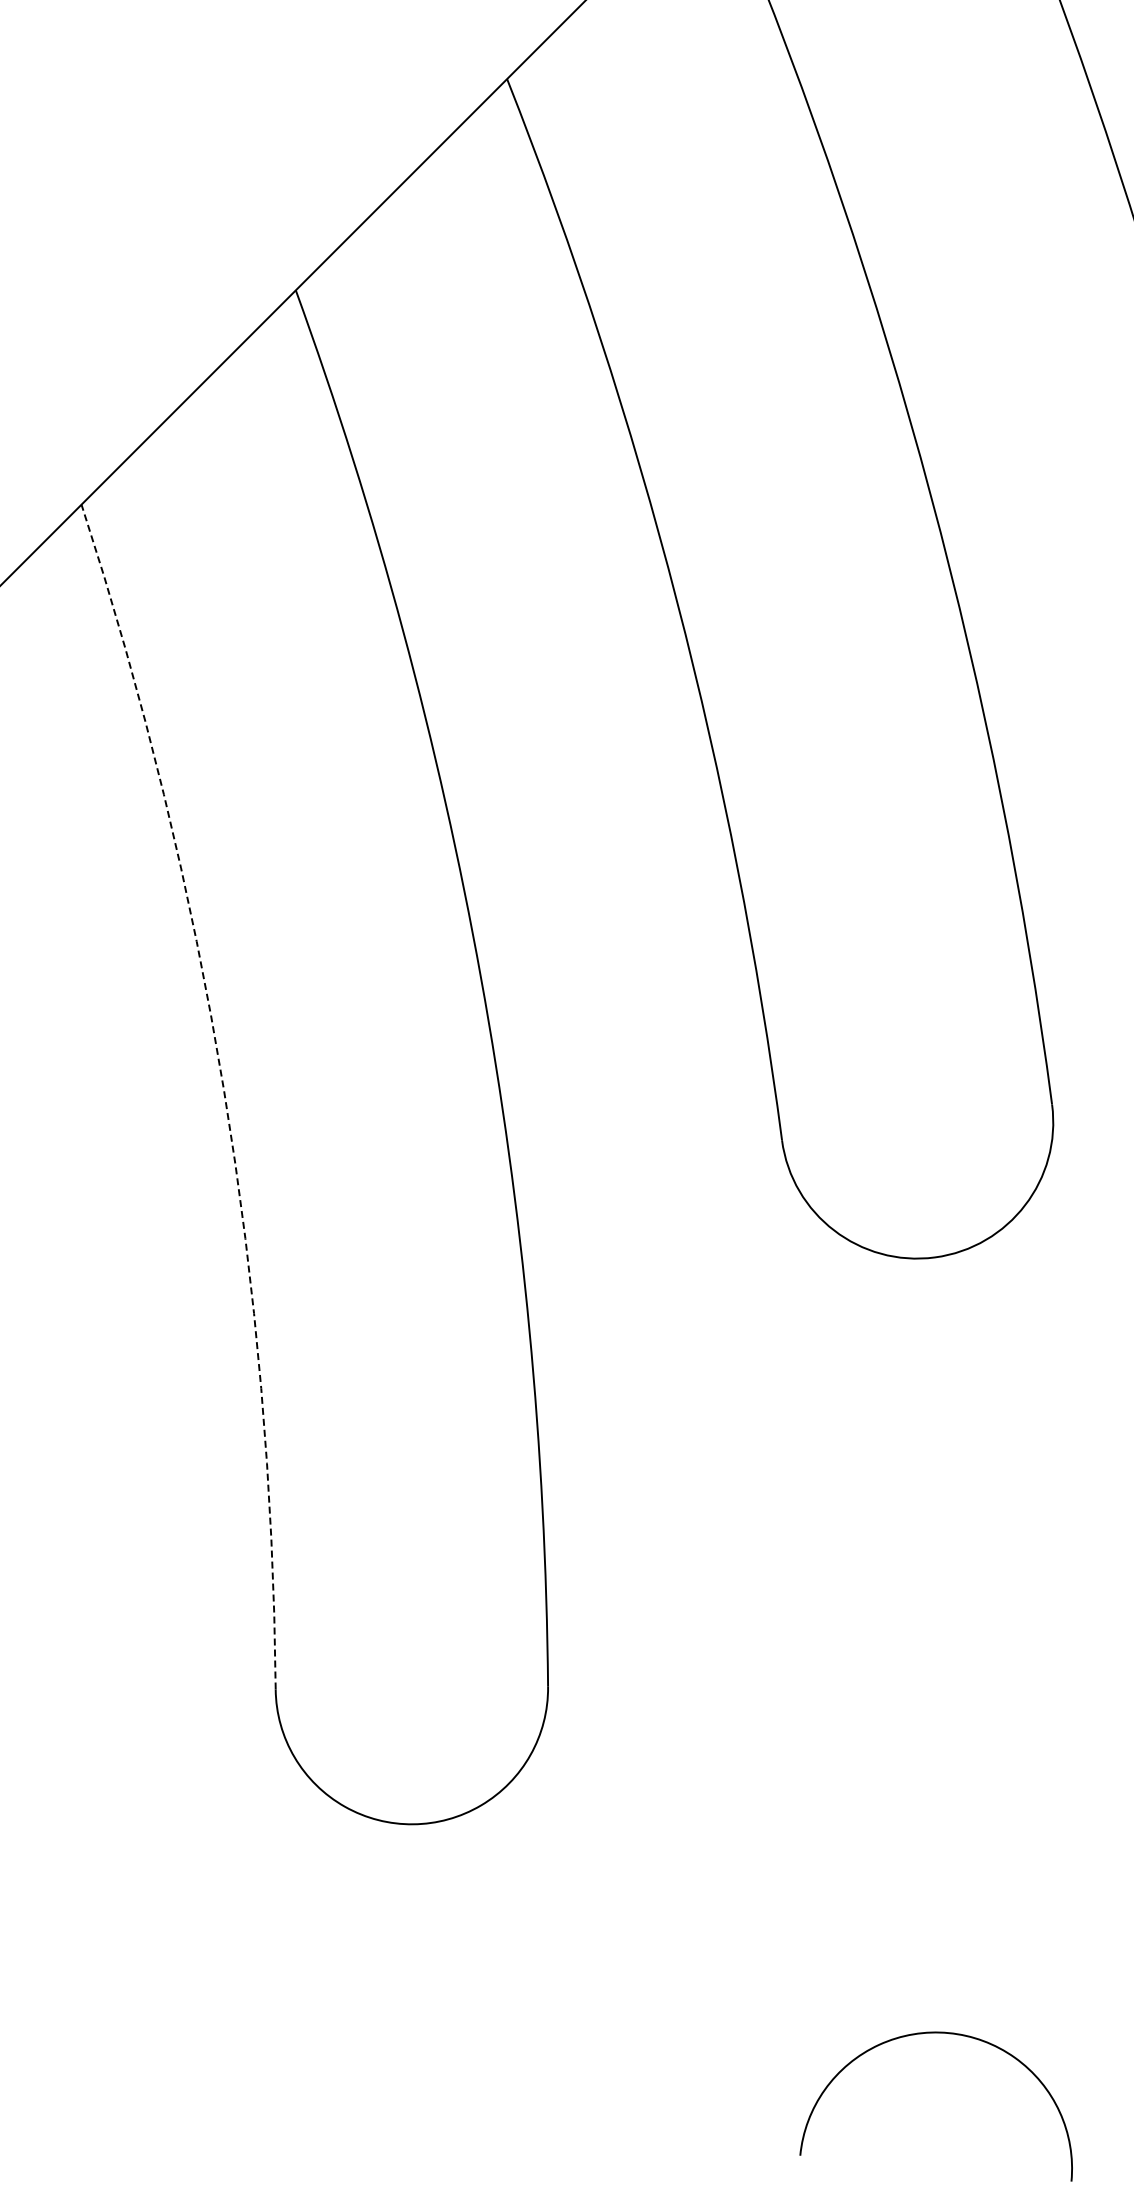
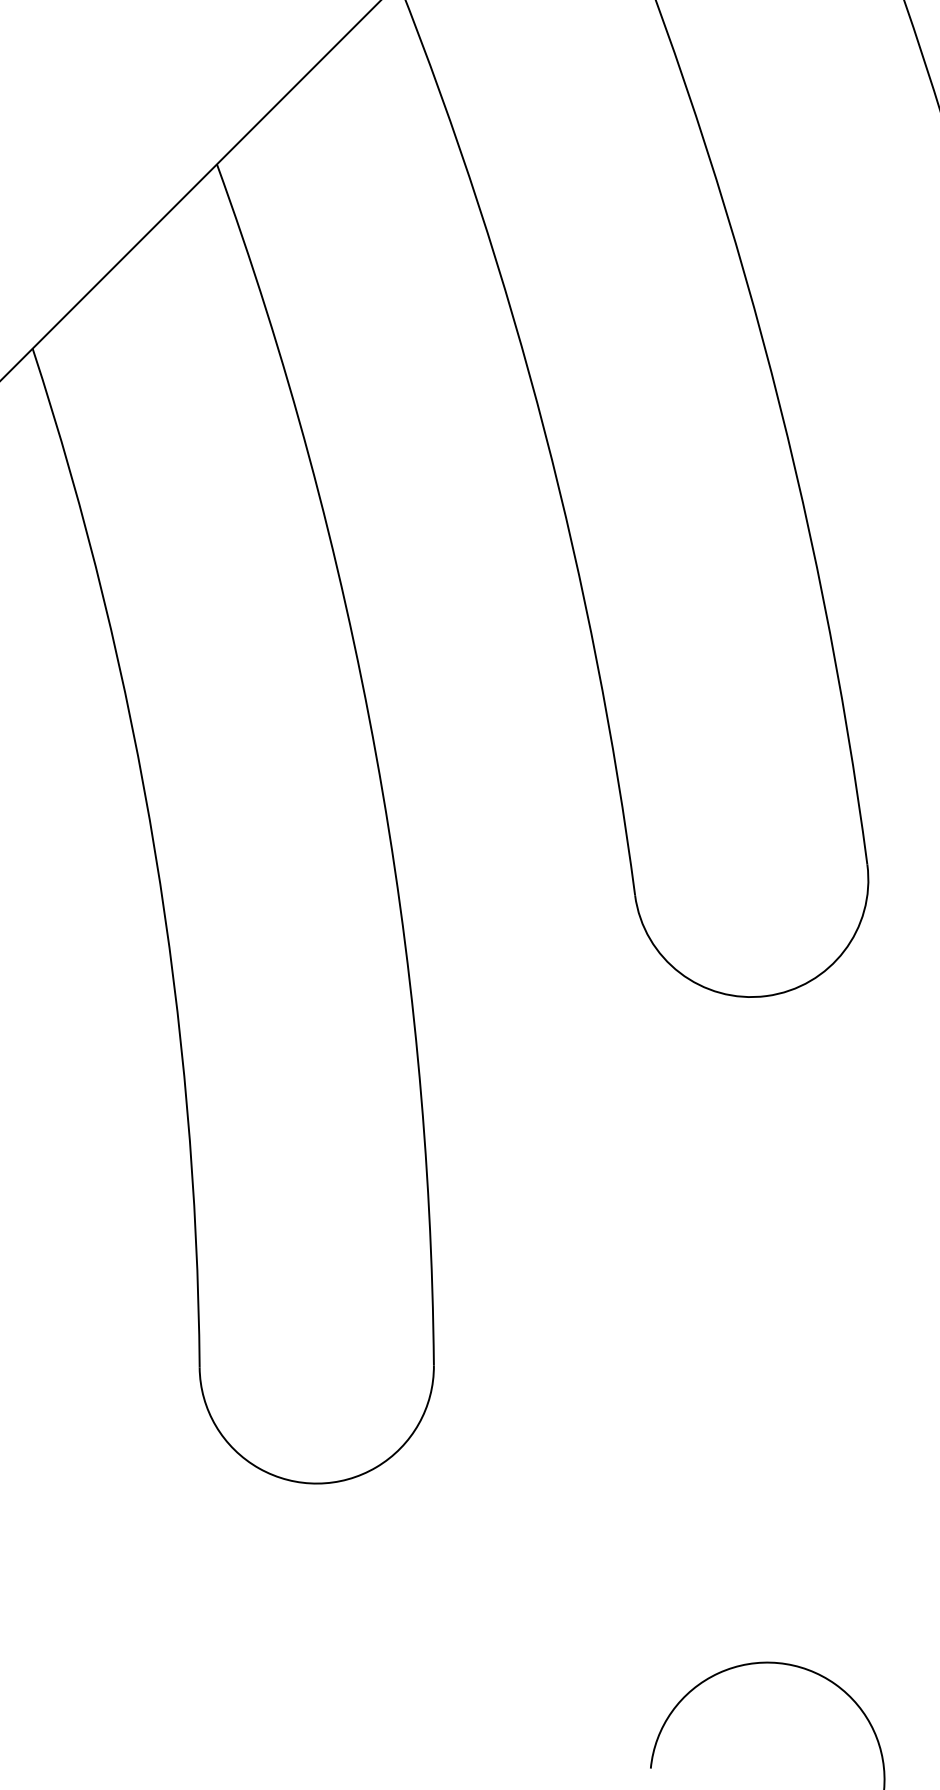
arc: (223, 1089) -> (154, 851), dashed -> solid

